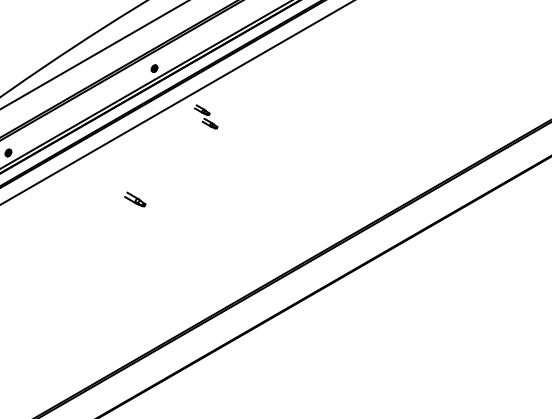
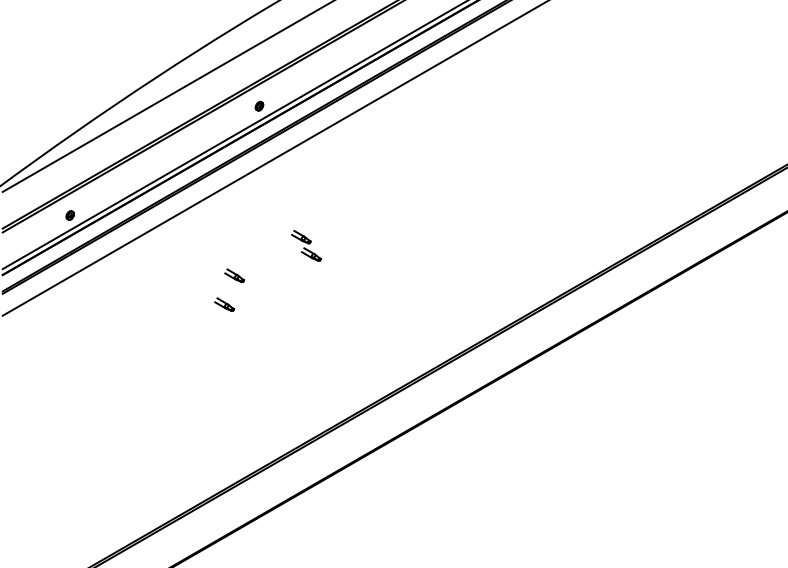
part: (206, 116) -> (306, 245), moved
part: (135, 199) -> (234, 275), size x0.71
part: (127, 221) -> (224, 304), added

